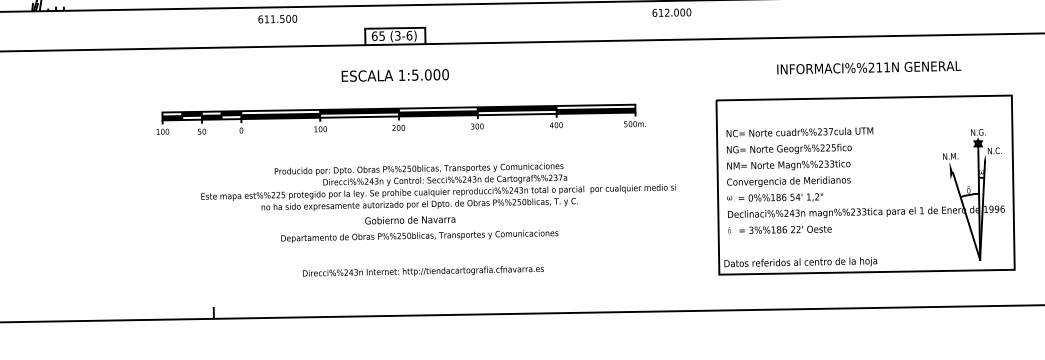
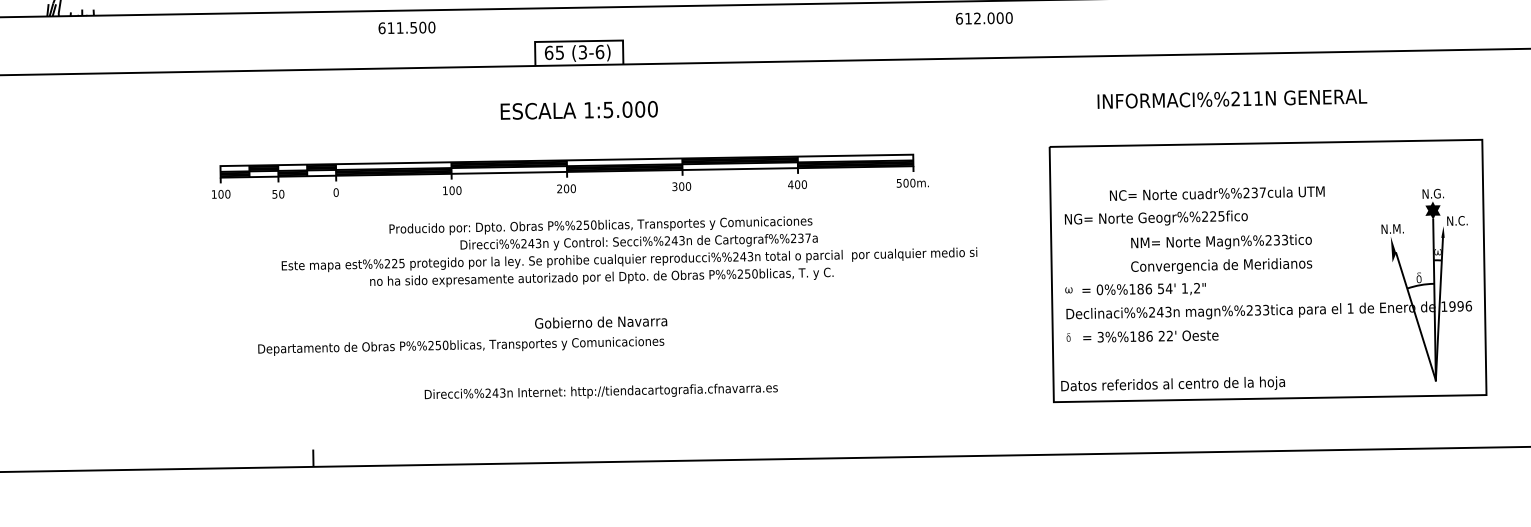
text: (869, 67) -> (1232, 98), moved
part: (400, 118) -> (569, 174), moved
text: (799, 132) -> (1216, 193), moved
text: (788, 173) -> (1221, 253), moved
text: (438, 186) -> (629, 251), moved
text: (419, 236) -> (460, 346), moved
text: (423, 271) -> (601, 391), moved

